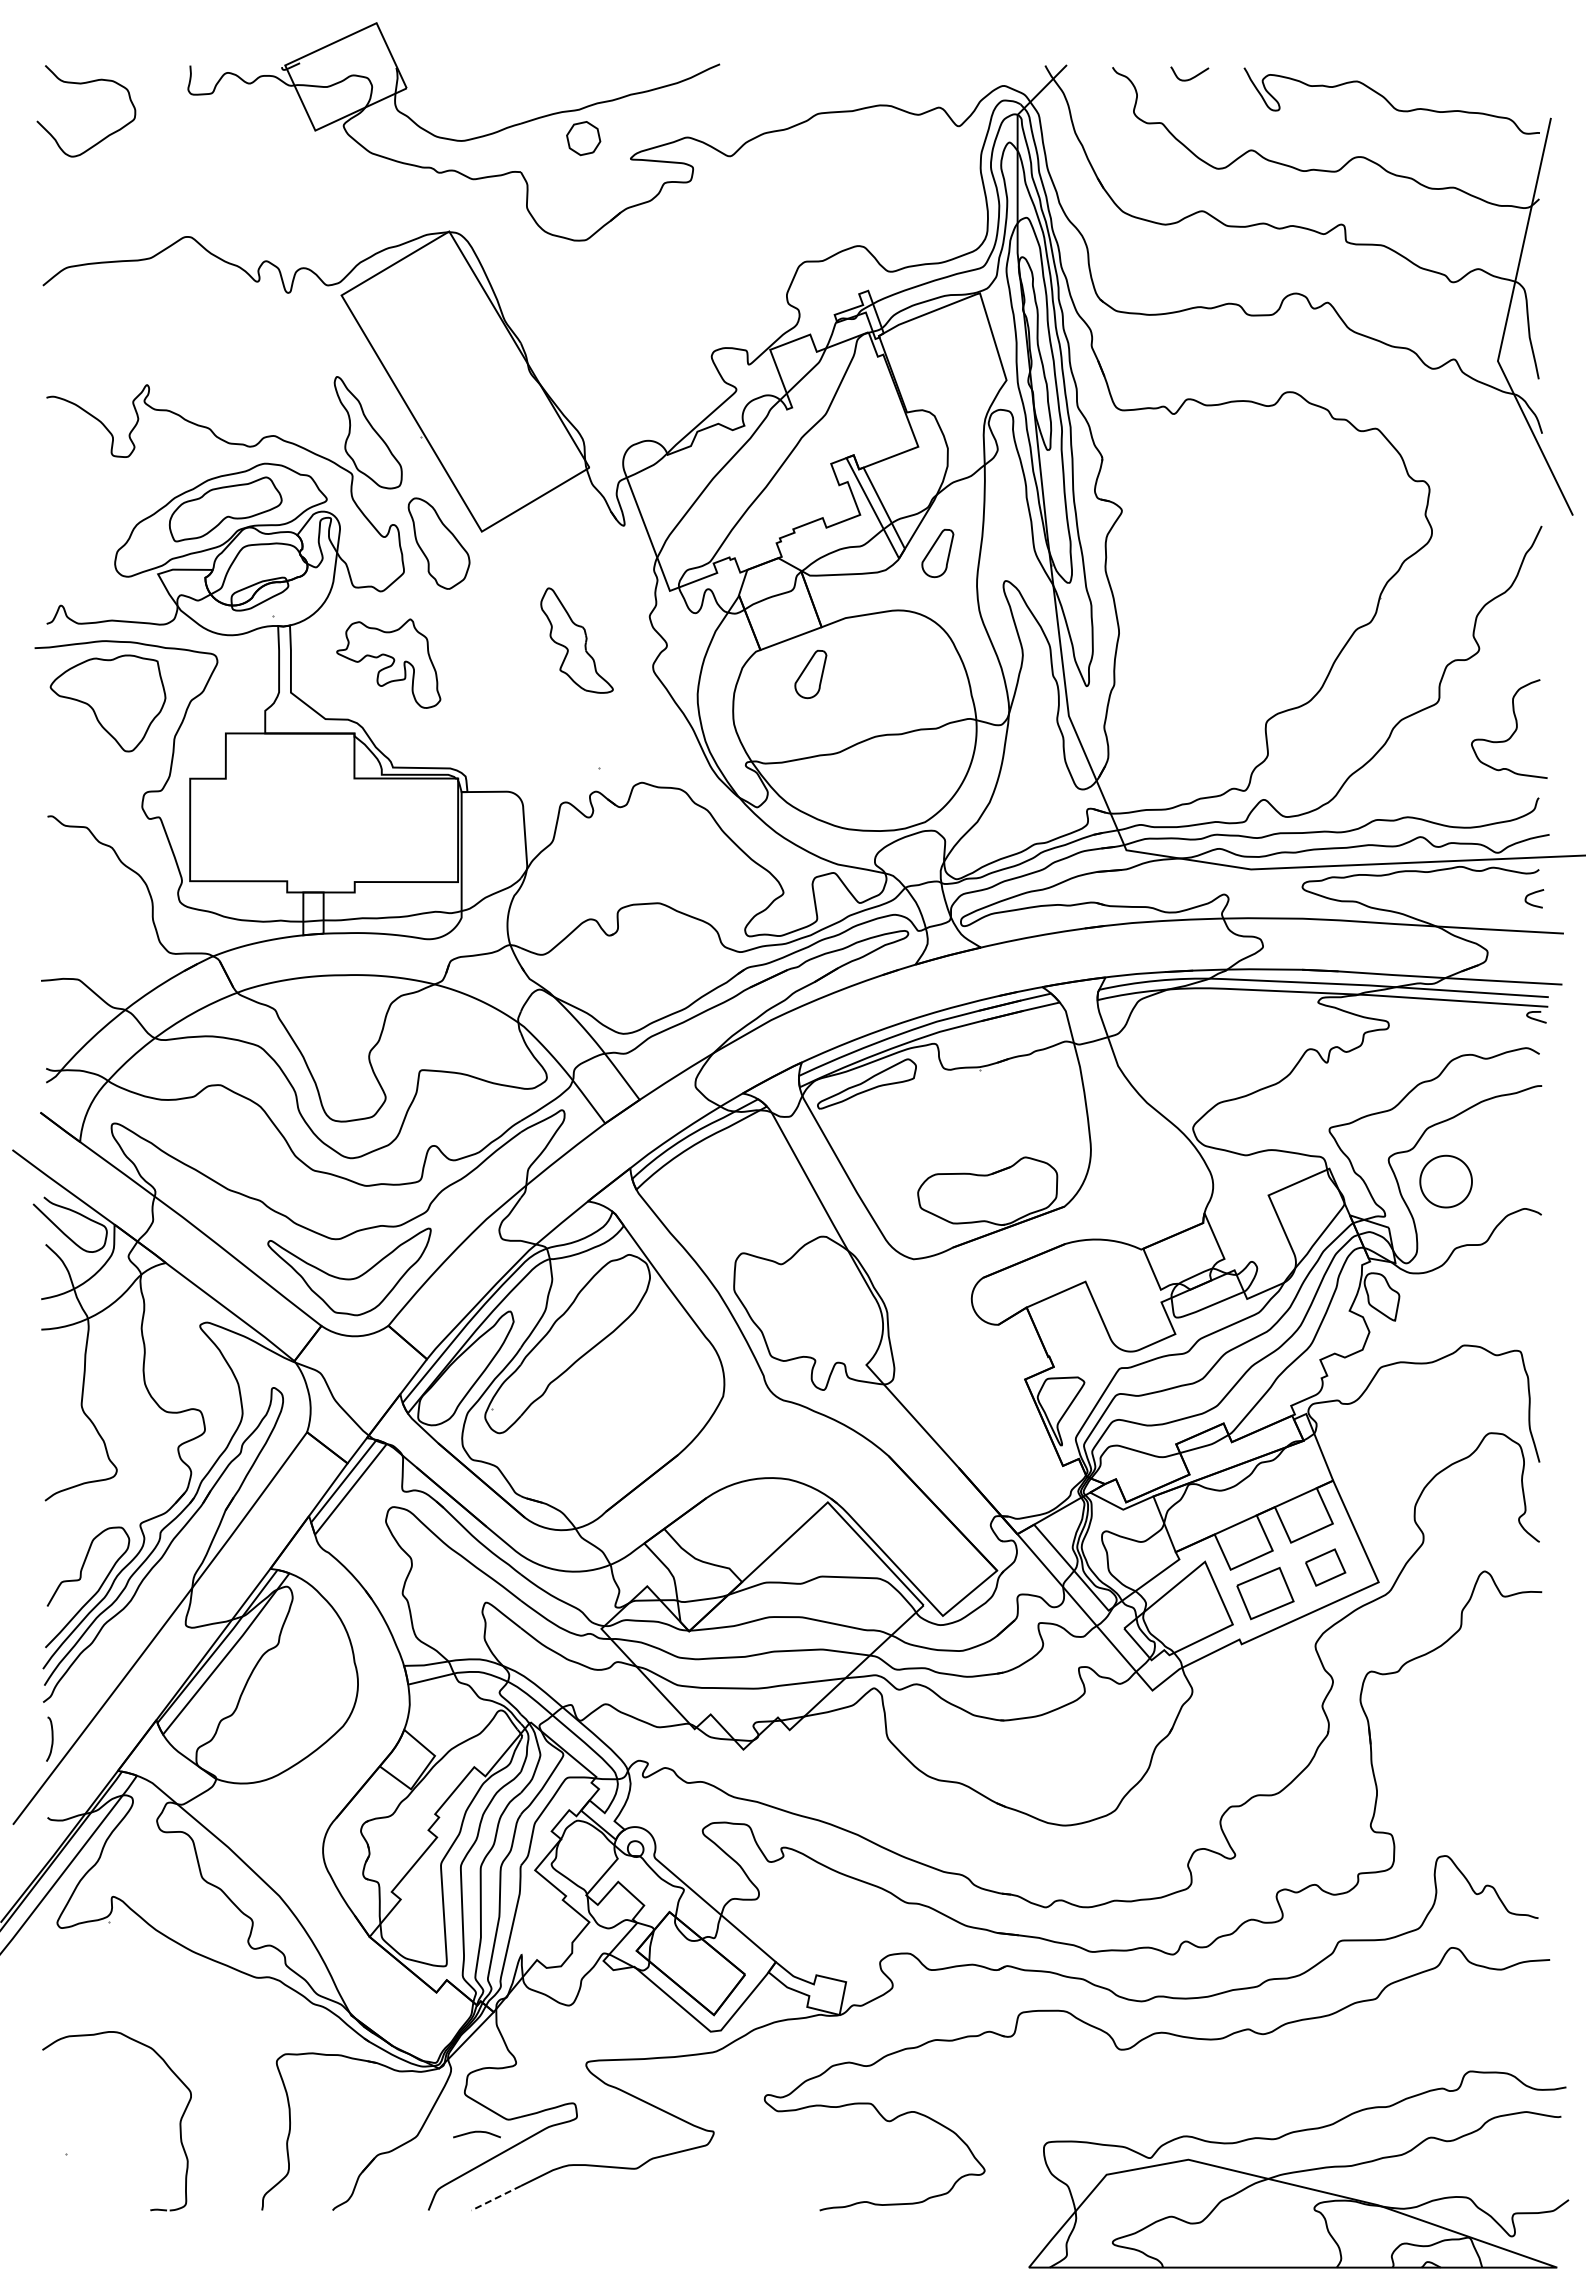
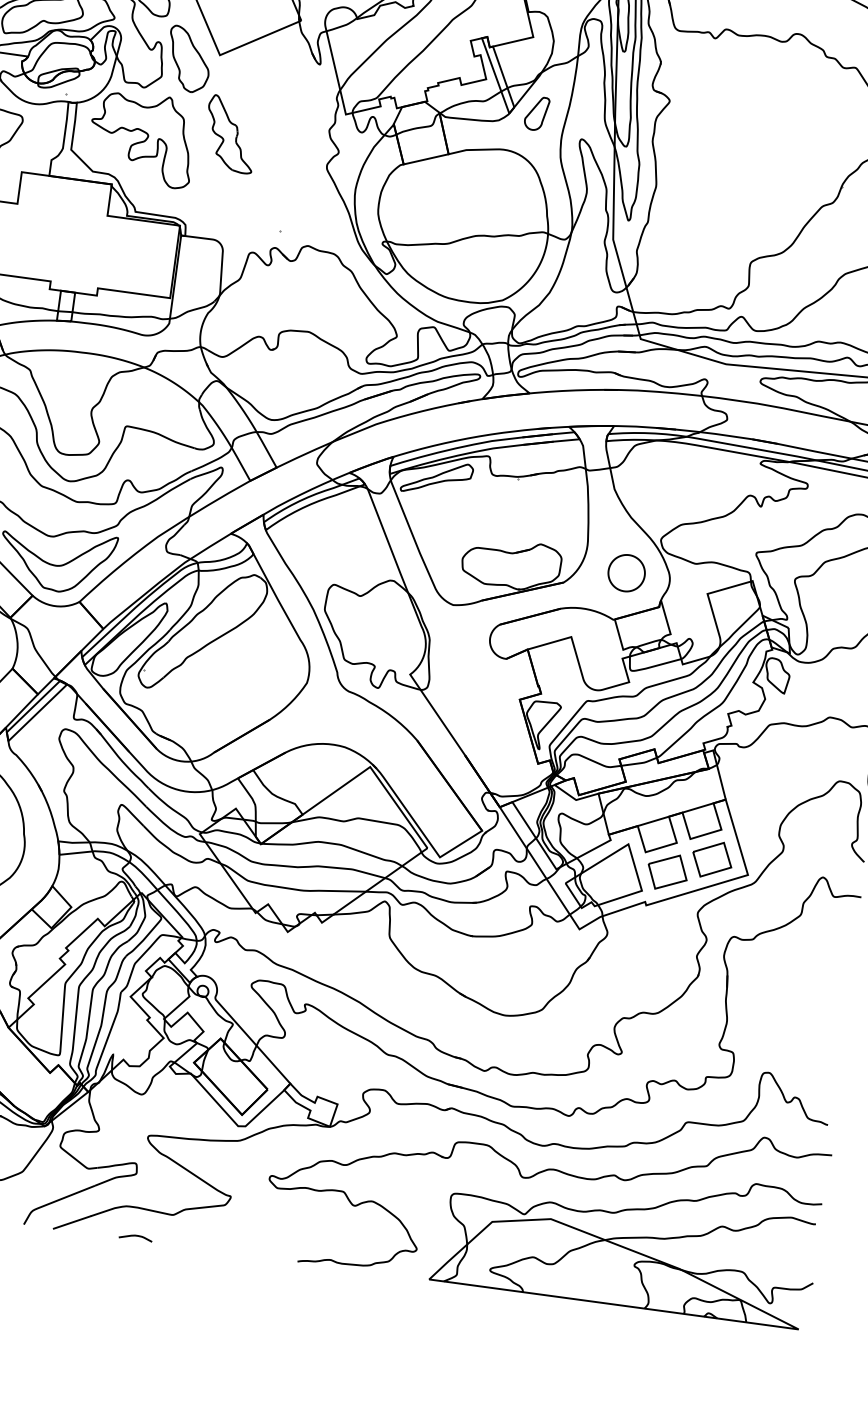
part: (576, 640) -> (230, 134), moved
part: (388, 663) -> (142, 138), size x1.43
part: (810, 674) -> (436, 186), removed
part: (1445, 1181) -> (626, 573), moved
part: (1325, 1567) -> (712, 859), size x1.43
curve: (476, 2132) -> (135, 1236), moved
part: (1298, 2169) -> (627, 1236), moved
line: (496, 2198) -> (72, 1222), dashed -> solid

